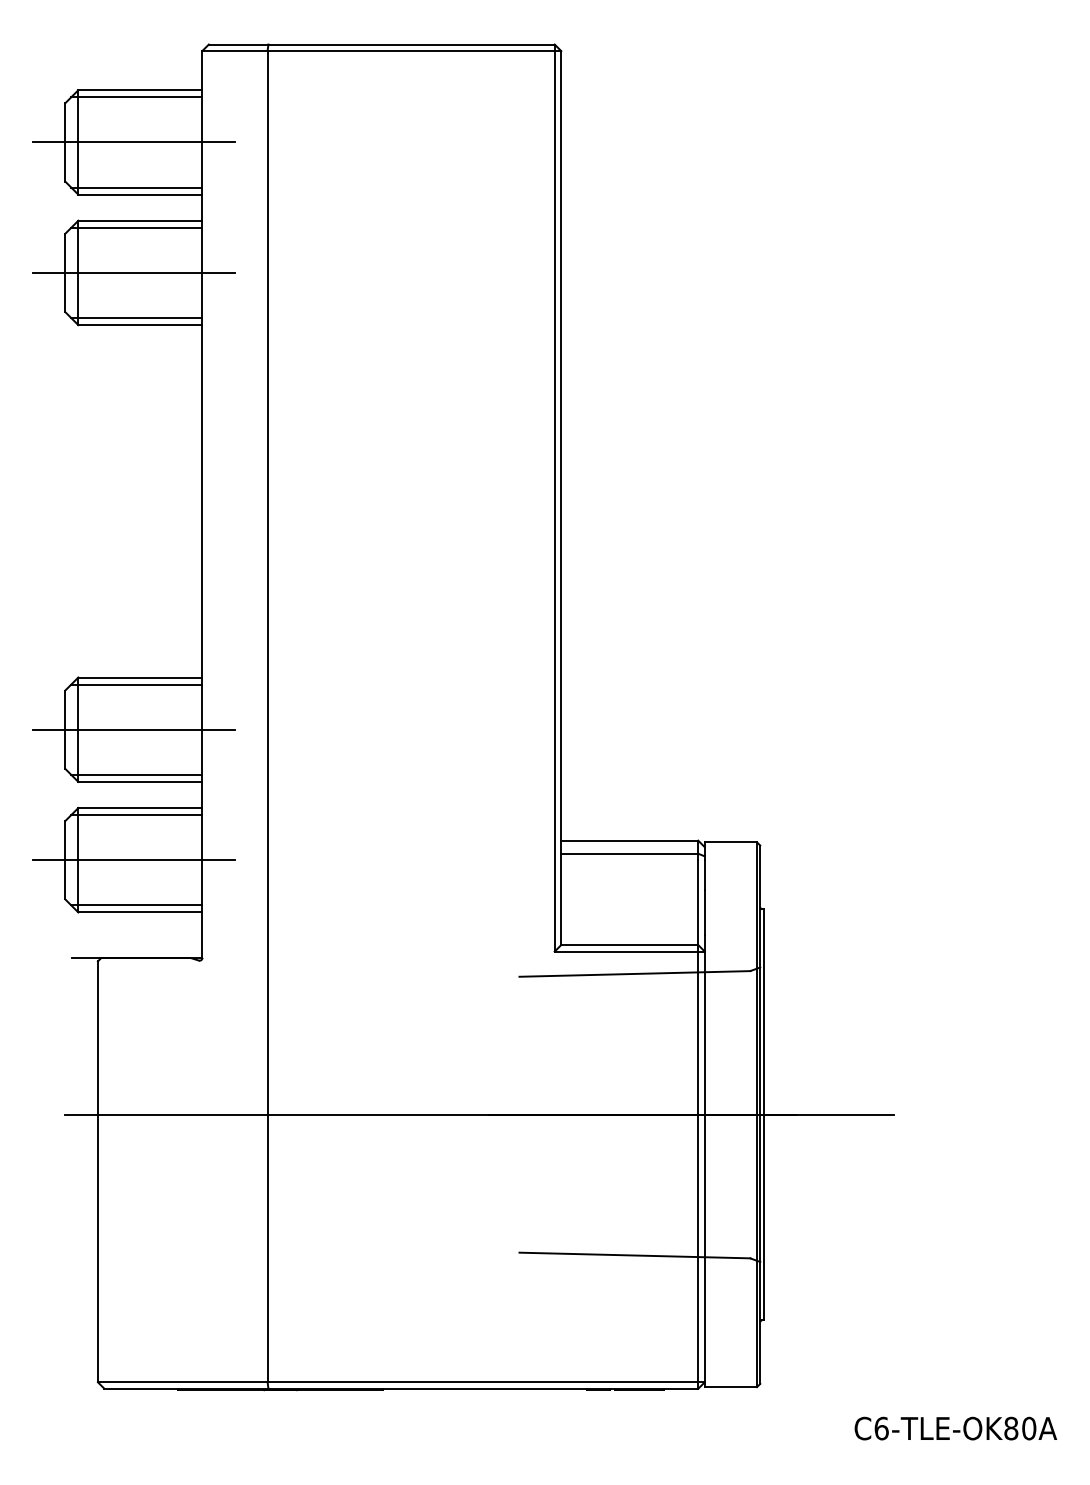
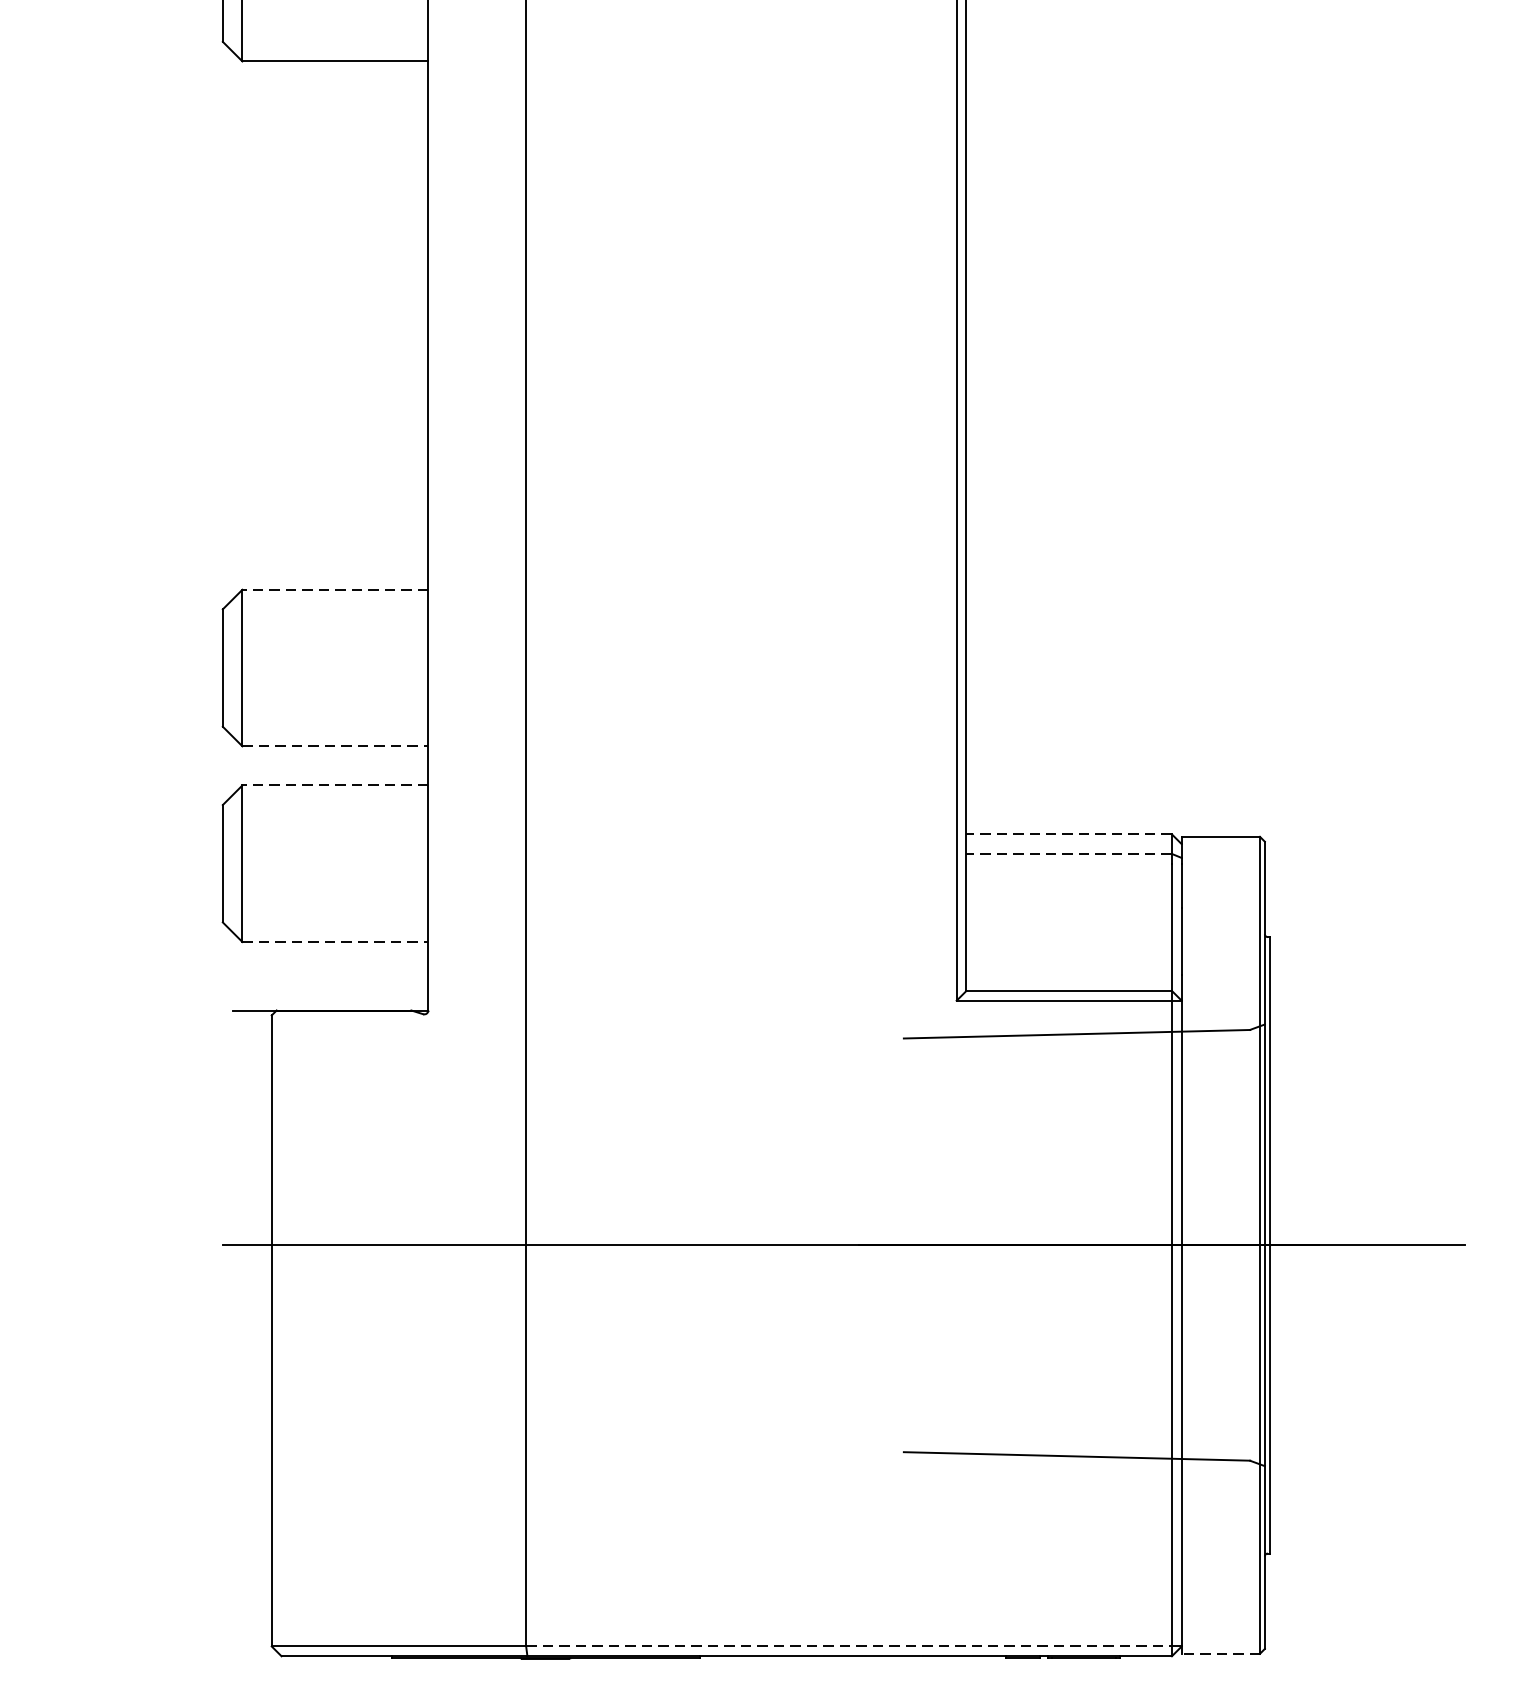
line: (136, 318) -> (329, 51), removed
line: (140, 677) -> (335, 589), solid -> dashed
line: (136, 684) -> (329, 600), removed
line: (133, 729) -> (325, 667), removed
line: (136, 774) -> (329, 735), removed
line: (140, 781) -> (335, 745), solid -> dashed
line: (140, 808) -> (335, 786), solid -> dashed
line: (136, 815) -> (329, 796), removed
line: (629, 840) -> (1068, 834), solid -> dashed
line: (629, 853) -> (1068, 853), solid -> dashed
line: (133, 860) -> (325, 864), removed
line: (136, 905) -> (329, 931), removed
line: (140, 912) -> (335, 942), solid -> dashed
line: (483, 1382) -> (849, 1646), solid -> dashed
line: (730, 1387) -> (1220, 1654), solid -> dashed

